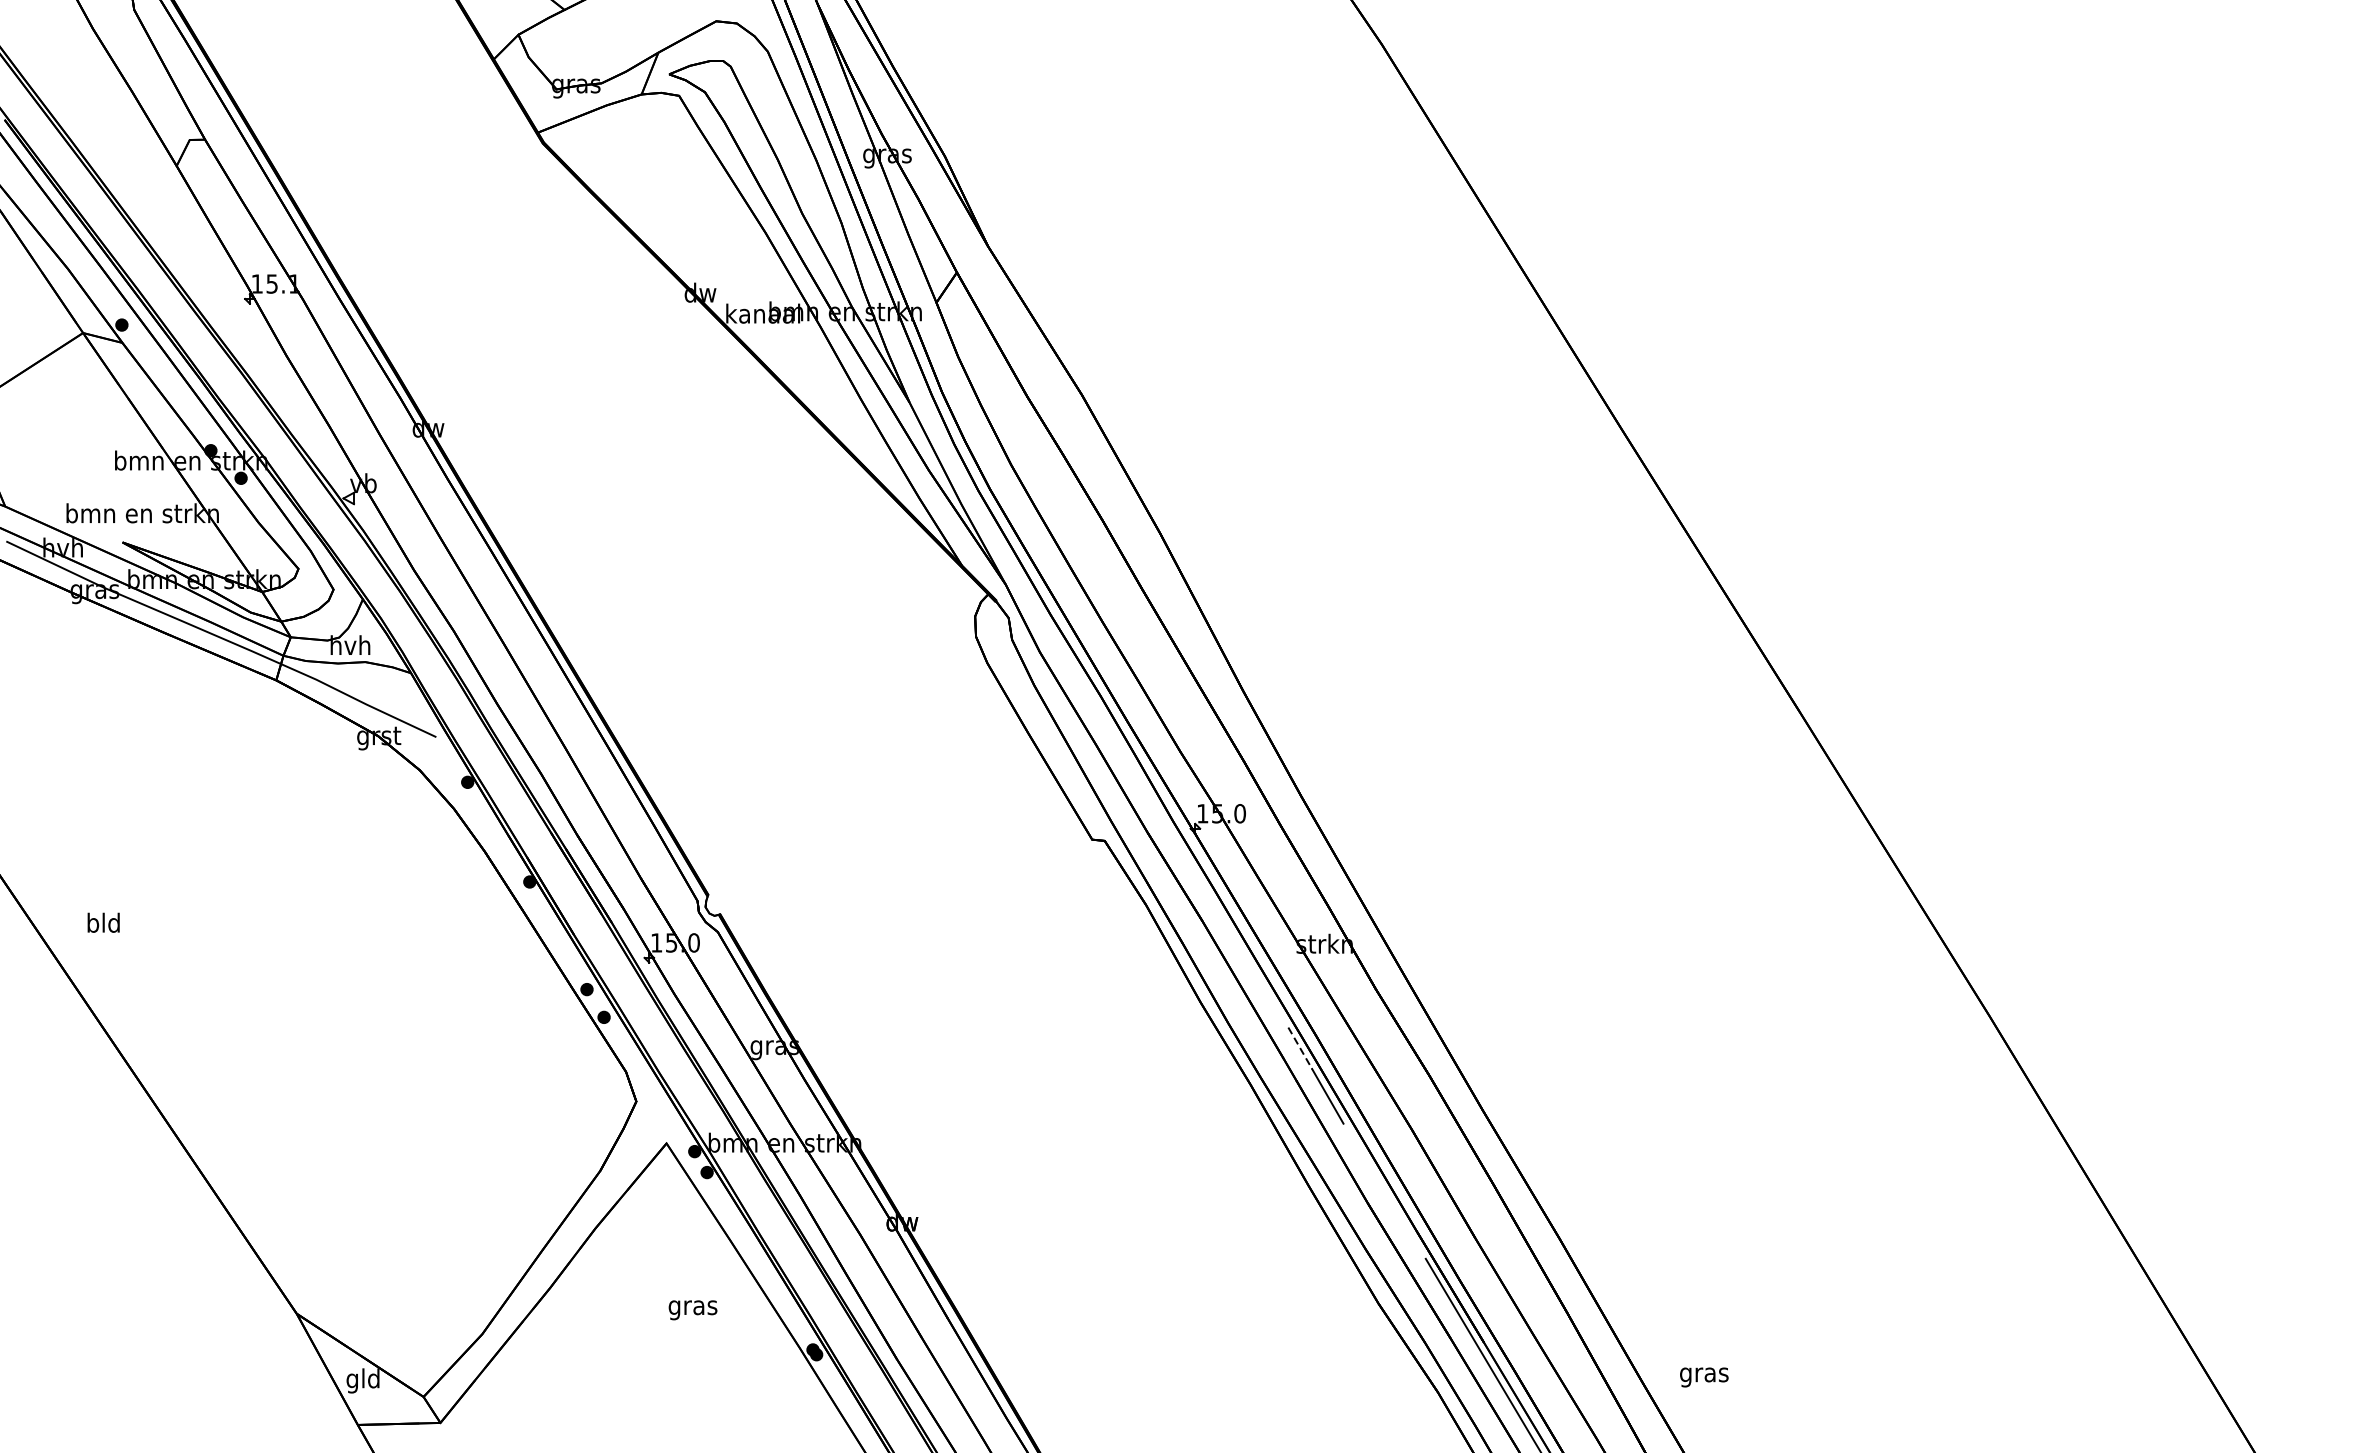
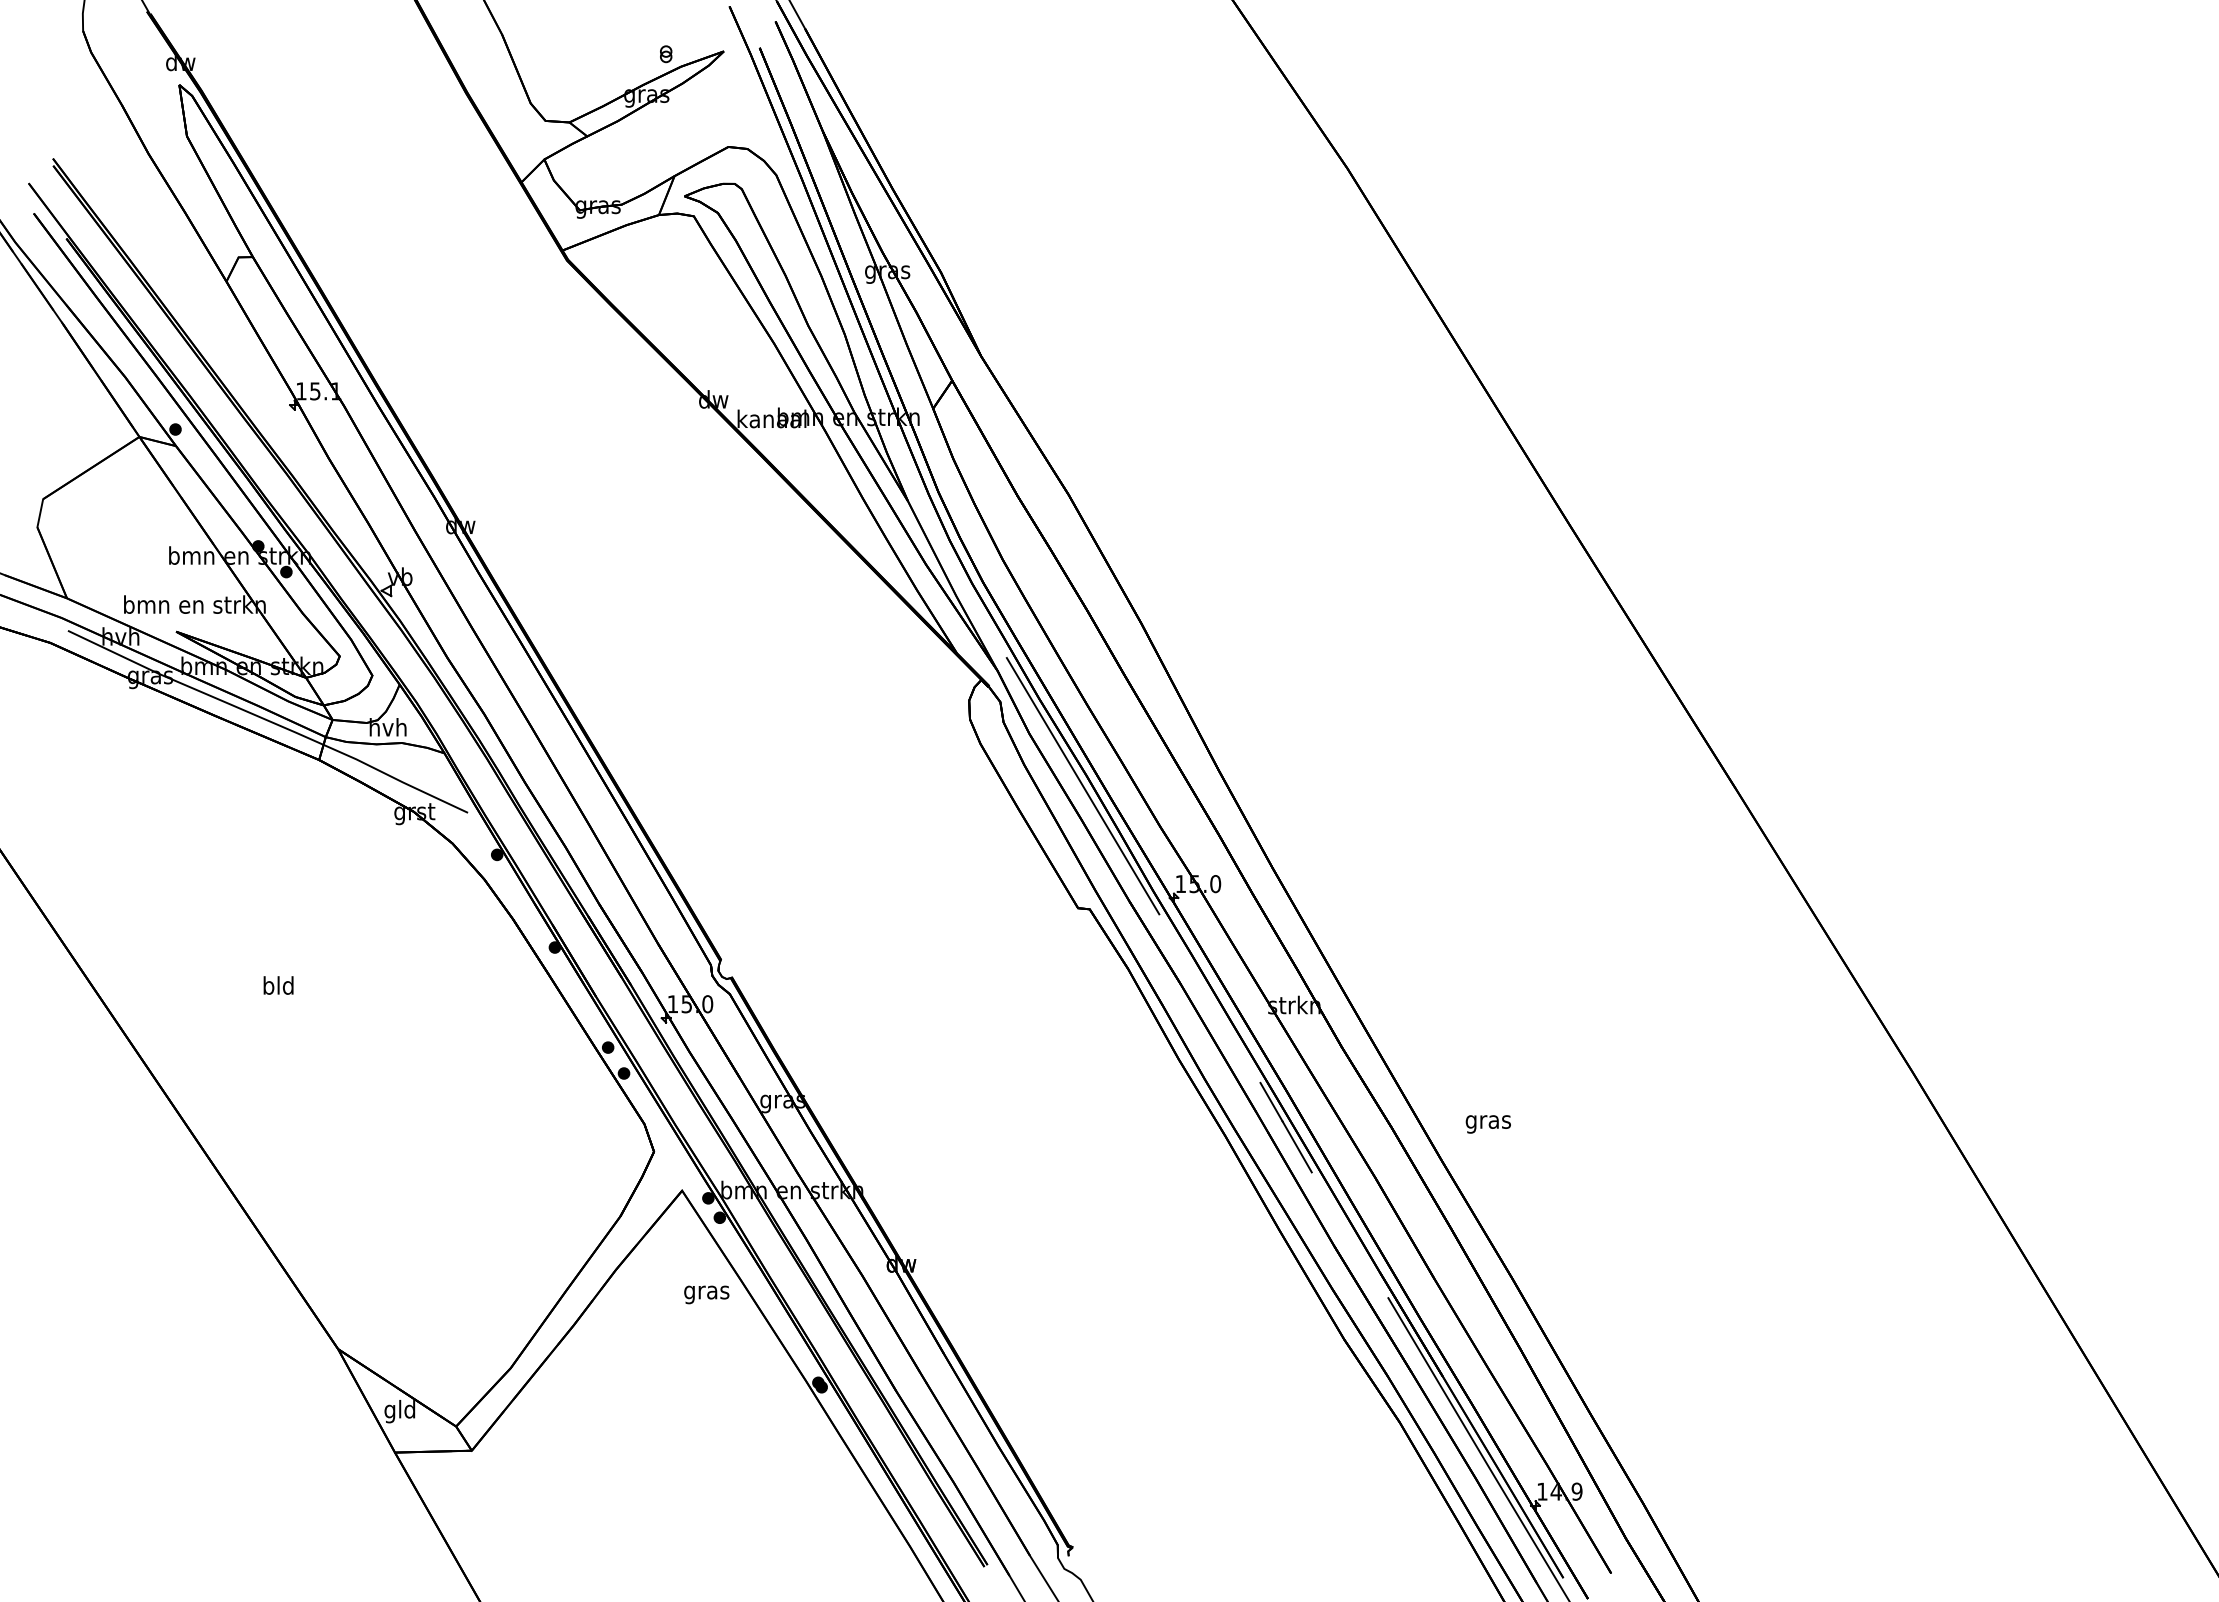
line: (1096, 708) -> (1082, 786), added
text: (103, 922) -> (278, 985), moved
line: (1300, 1048) -> (1271, 1102), dashed -> solid
text: (692, 1309) -> (706, 1294), moved
text: (1703, 1377) -> (1487, 1124), moved

